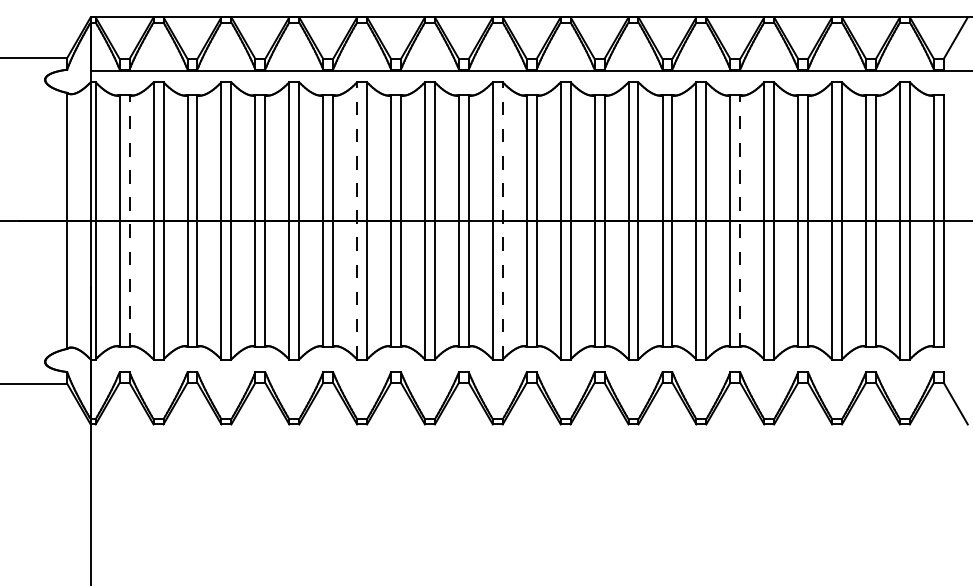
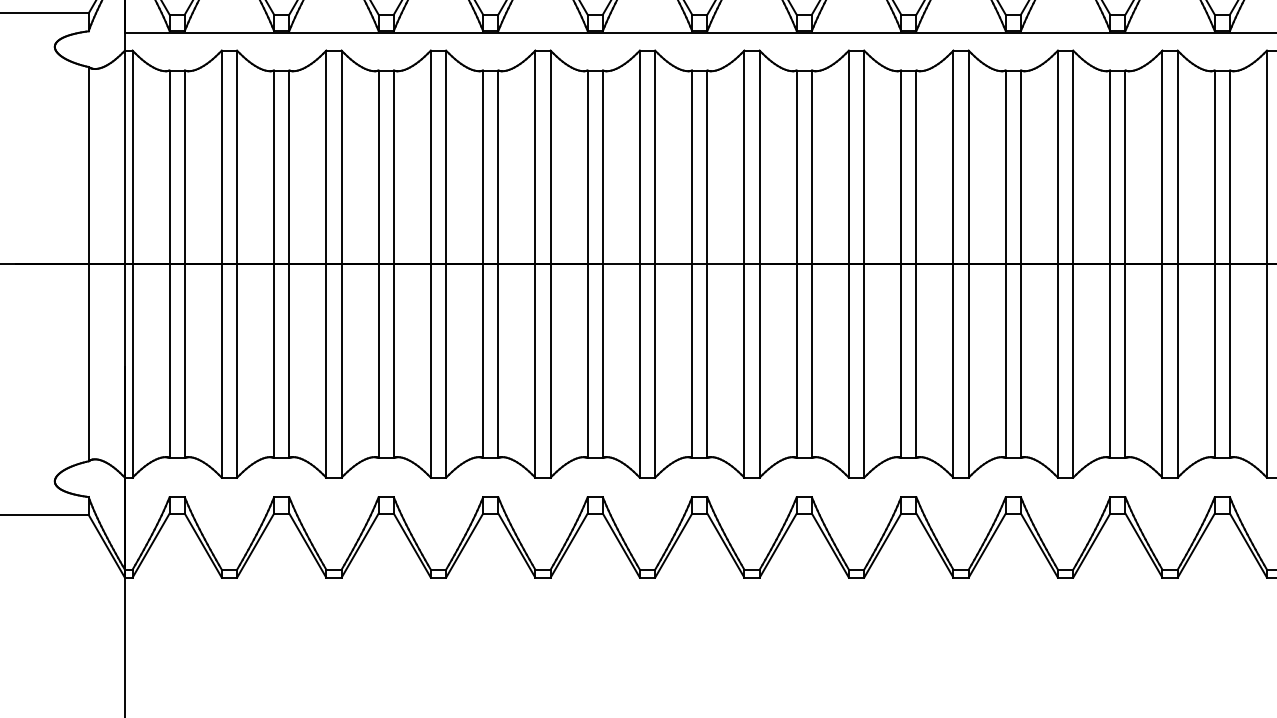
line: (129, 220) -> (184, 263), dashed -> solid
line: (357, 220) -> (535, 263), dashed -> solid
line: (502, 220) -> (759, 263), dashed -> solid
line: (740, 220) -> (1125, 263), dashed -> solid

